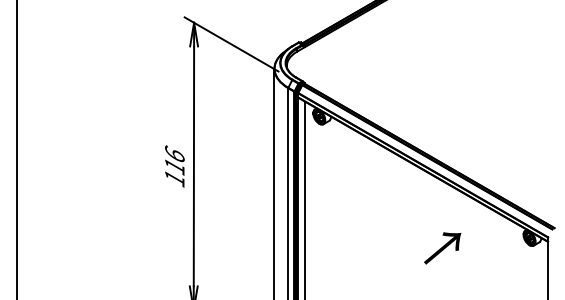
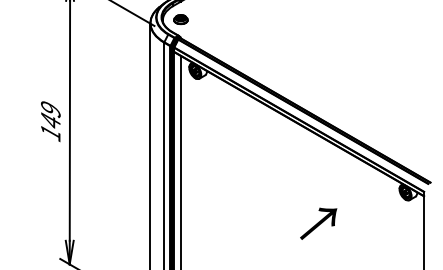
part: (304, 64) -> (180, 18), added
text: (174, 160) -> (50, 114), 116 -> 149
text: (442, 248) -> (318, 223), moved

